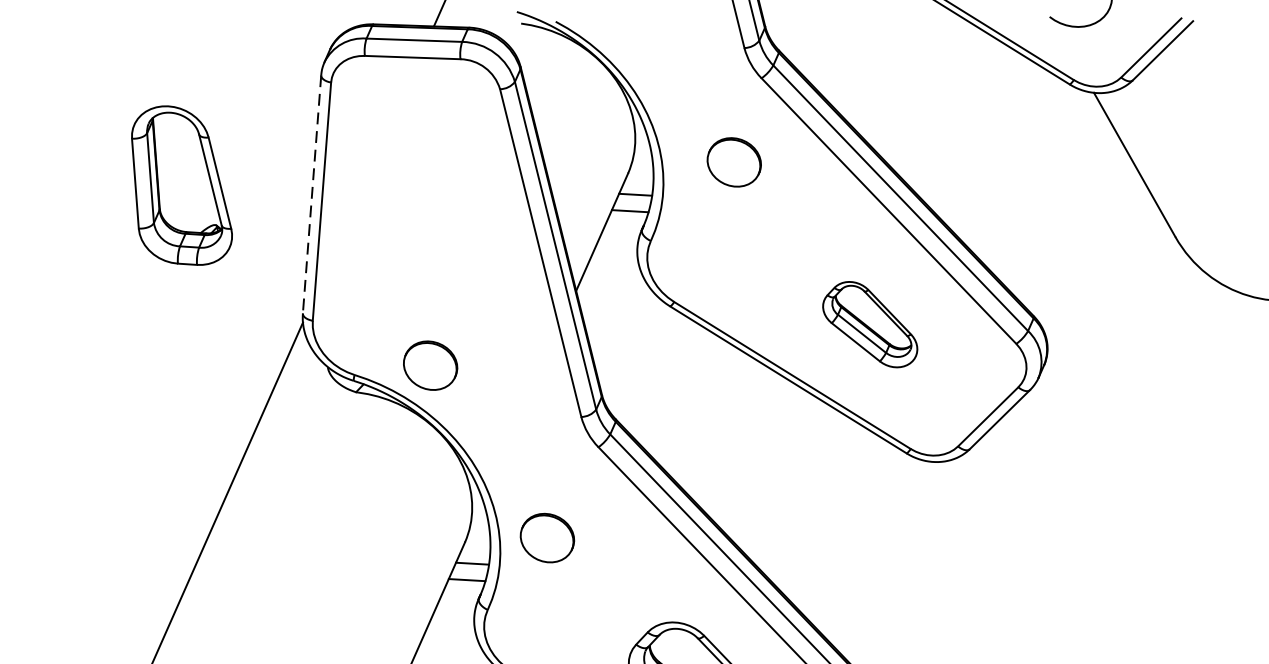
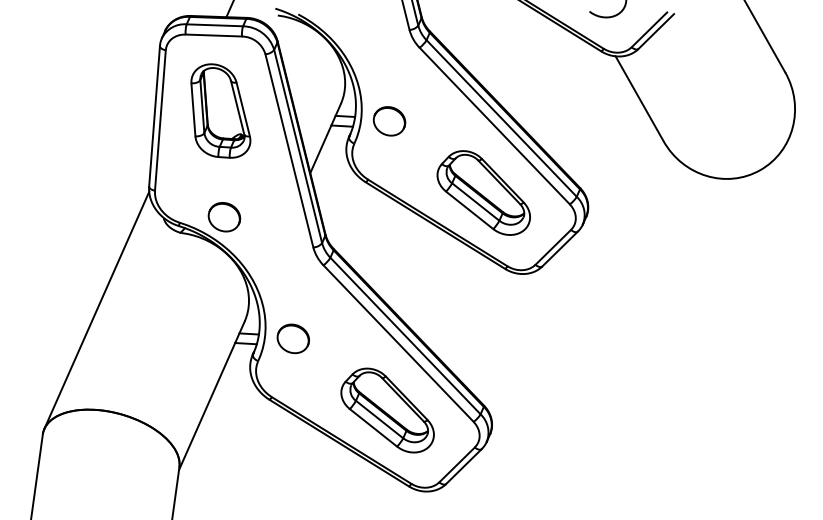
part: (734, 162) -> (389, 121), moved
part: (181, 184) -> (220, 110), moved
line: (311, 194) -> (154, 116), dashed -> solid
part: (869, 323) -> (483, 192), size x1.67
part: (545, 537) -> (292, 338), moved

